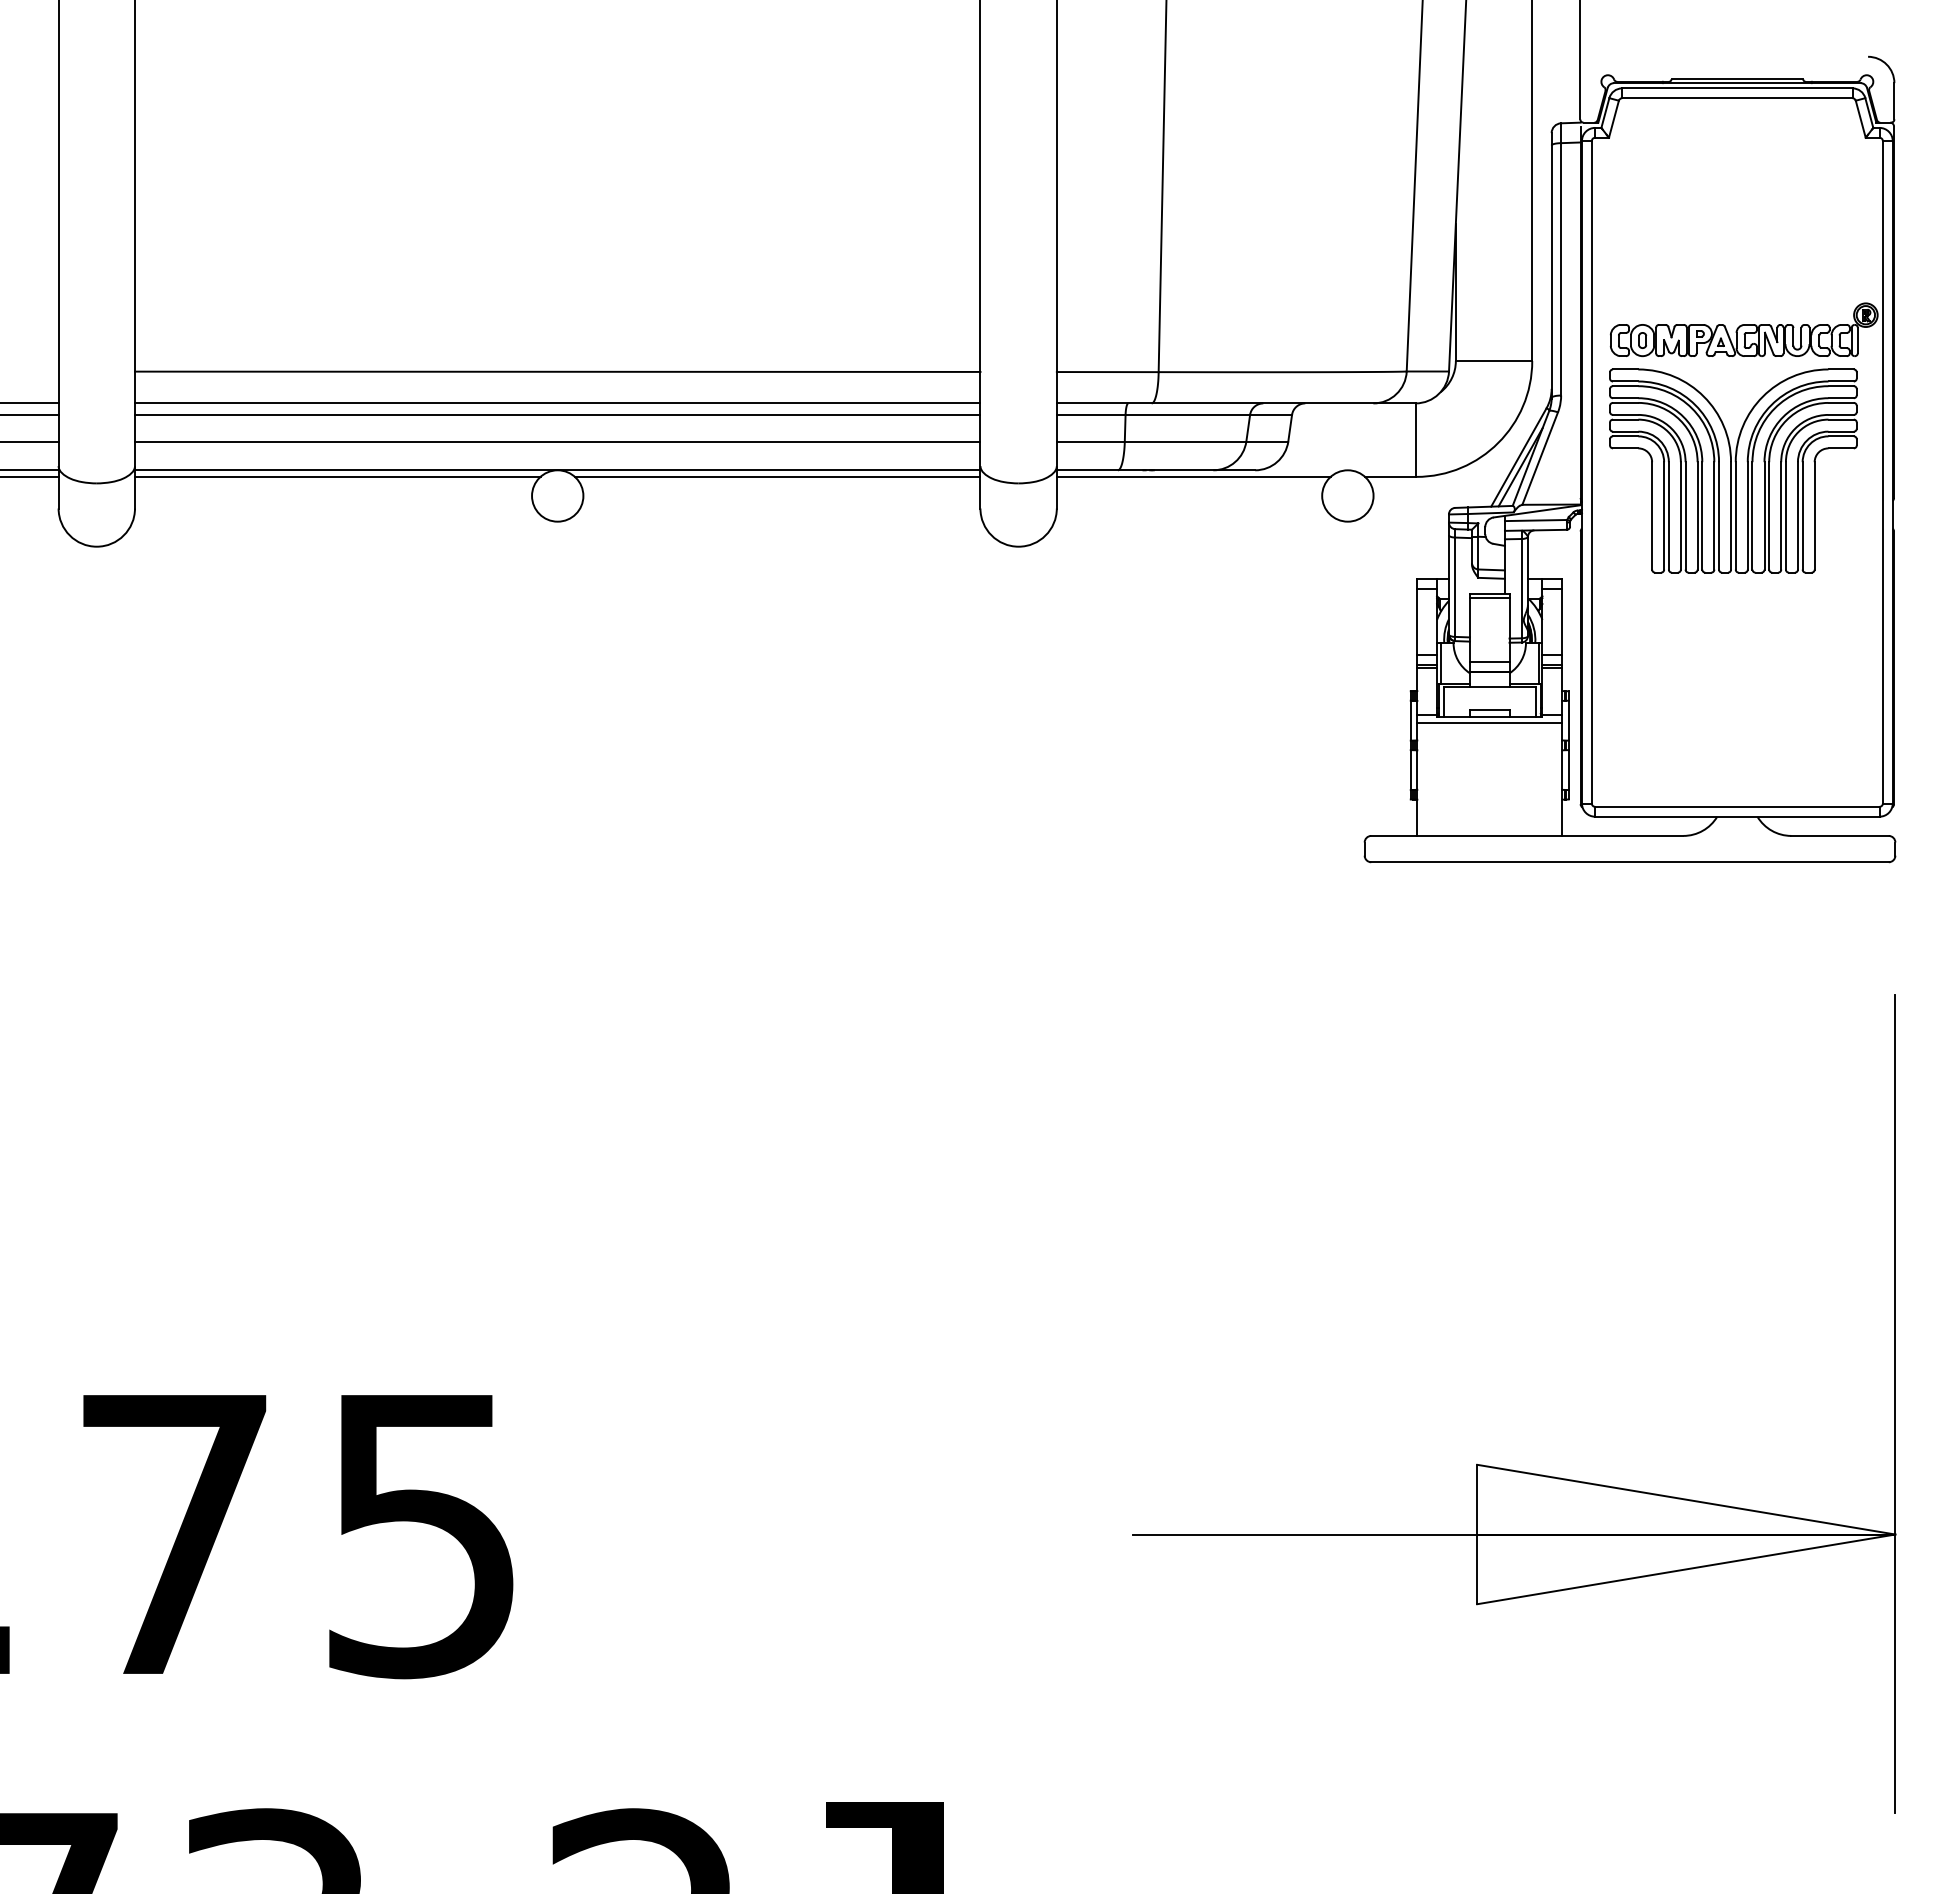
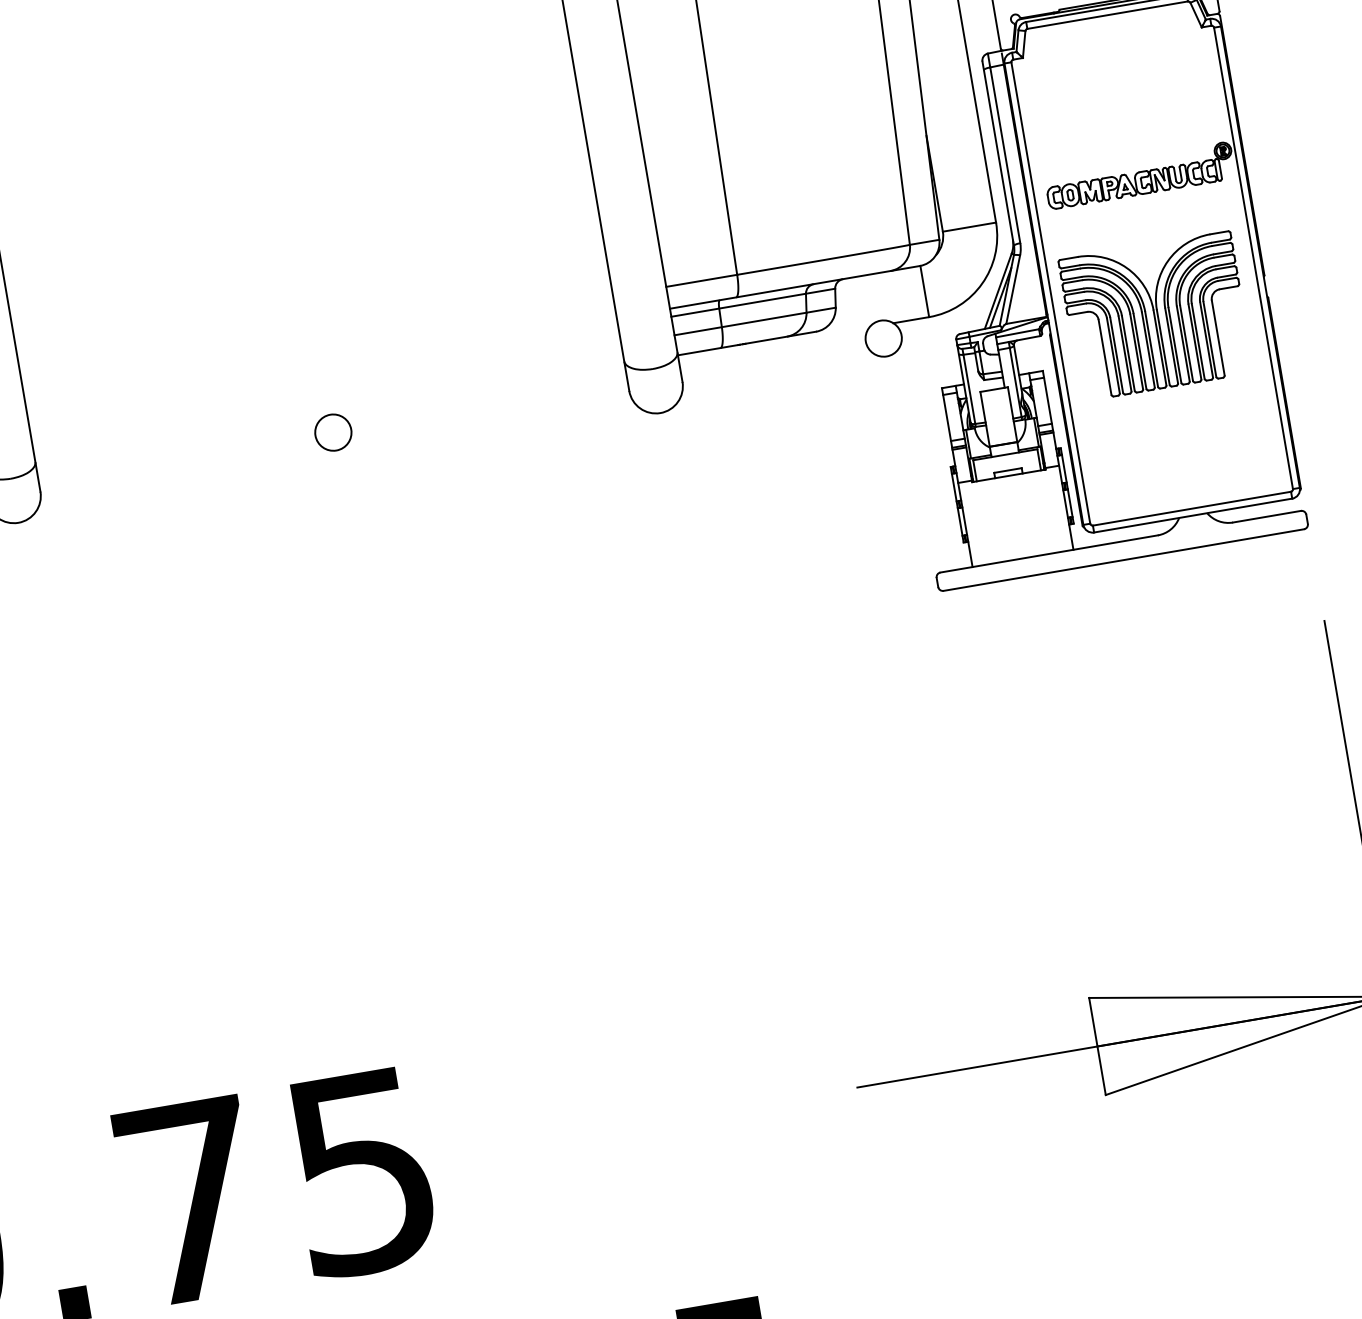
line: (557, 371) -> (318, 345), removed
line: (557, 403) -> (322, 368), removed
line: (557, 414) -> (323, 375), removed
line: (557, 441) -> (326, 394), removed
line: (557, 470) -> (330, 414), removed
part: (1733, 470) -> (1156, 315), moved
line: (337, 476) -> (177, 445), removed
line: (777, 476) -> (484, 392), removed
line: (1193, 476) -> (773, 343), removed
line: (1489, 597) -> (994, 392), removed
line: (1489, 661) -> (1002, 436), removed
line: (1489, 722) -> (1009, 479), removed

